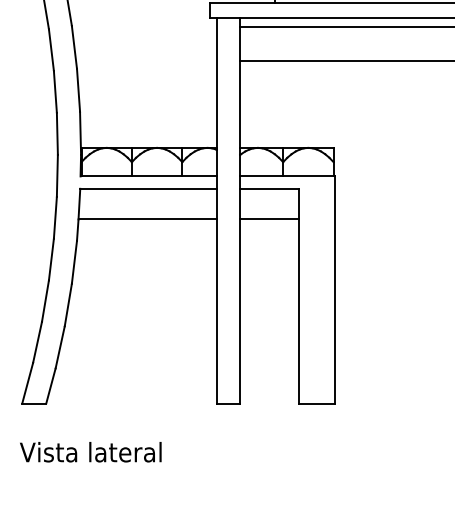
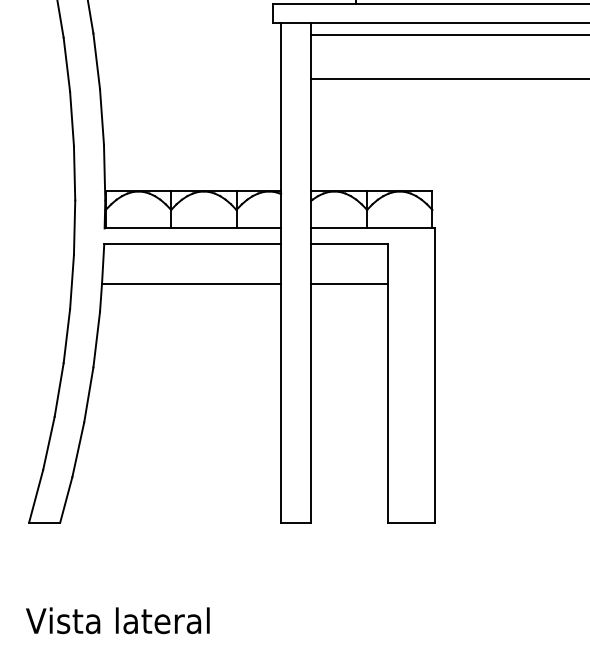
text: (90, 452) -> (117, 621), moved

